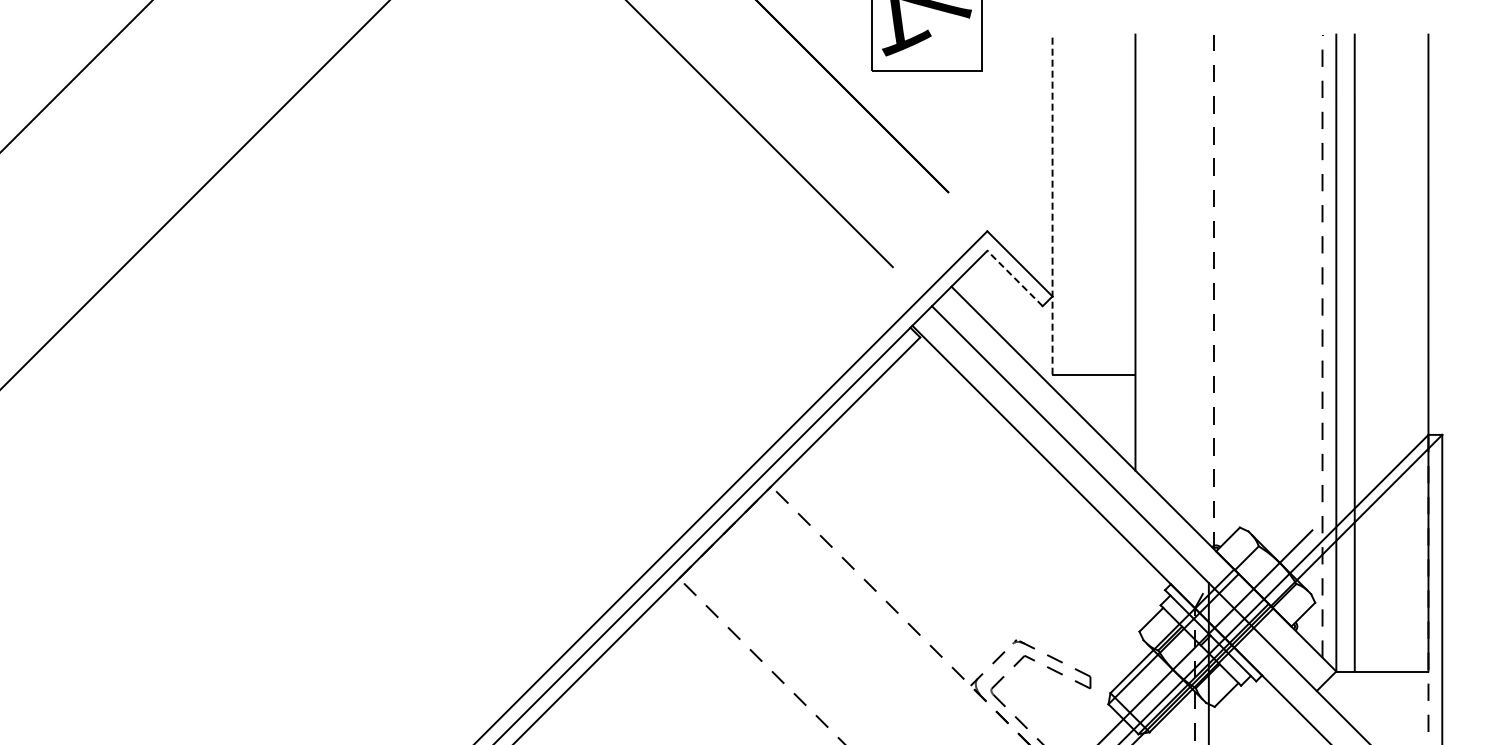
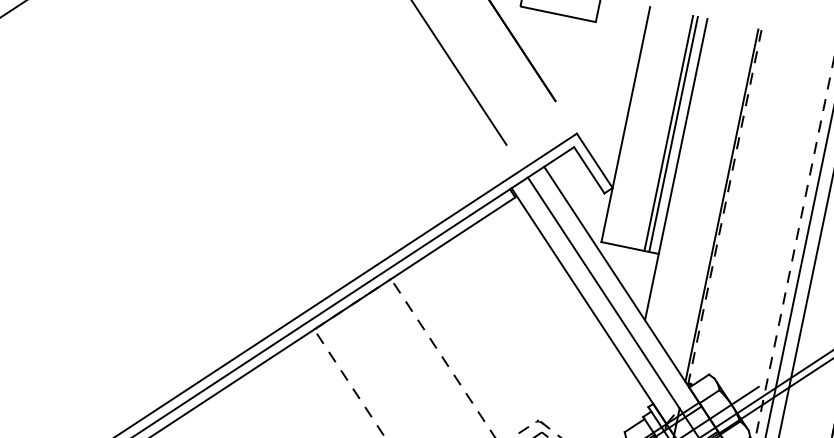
line: (1052, 204) -> (625, 124), dashed -> solid
line: (1114, 204) -> (668, 133), added
line: (1121, 204) -> (673, 134), added
line: (1014, 278) -> (588, 170), dashed -> solid
line: (1209, 289) -> (722, 205), added

